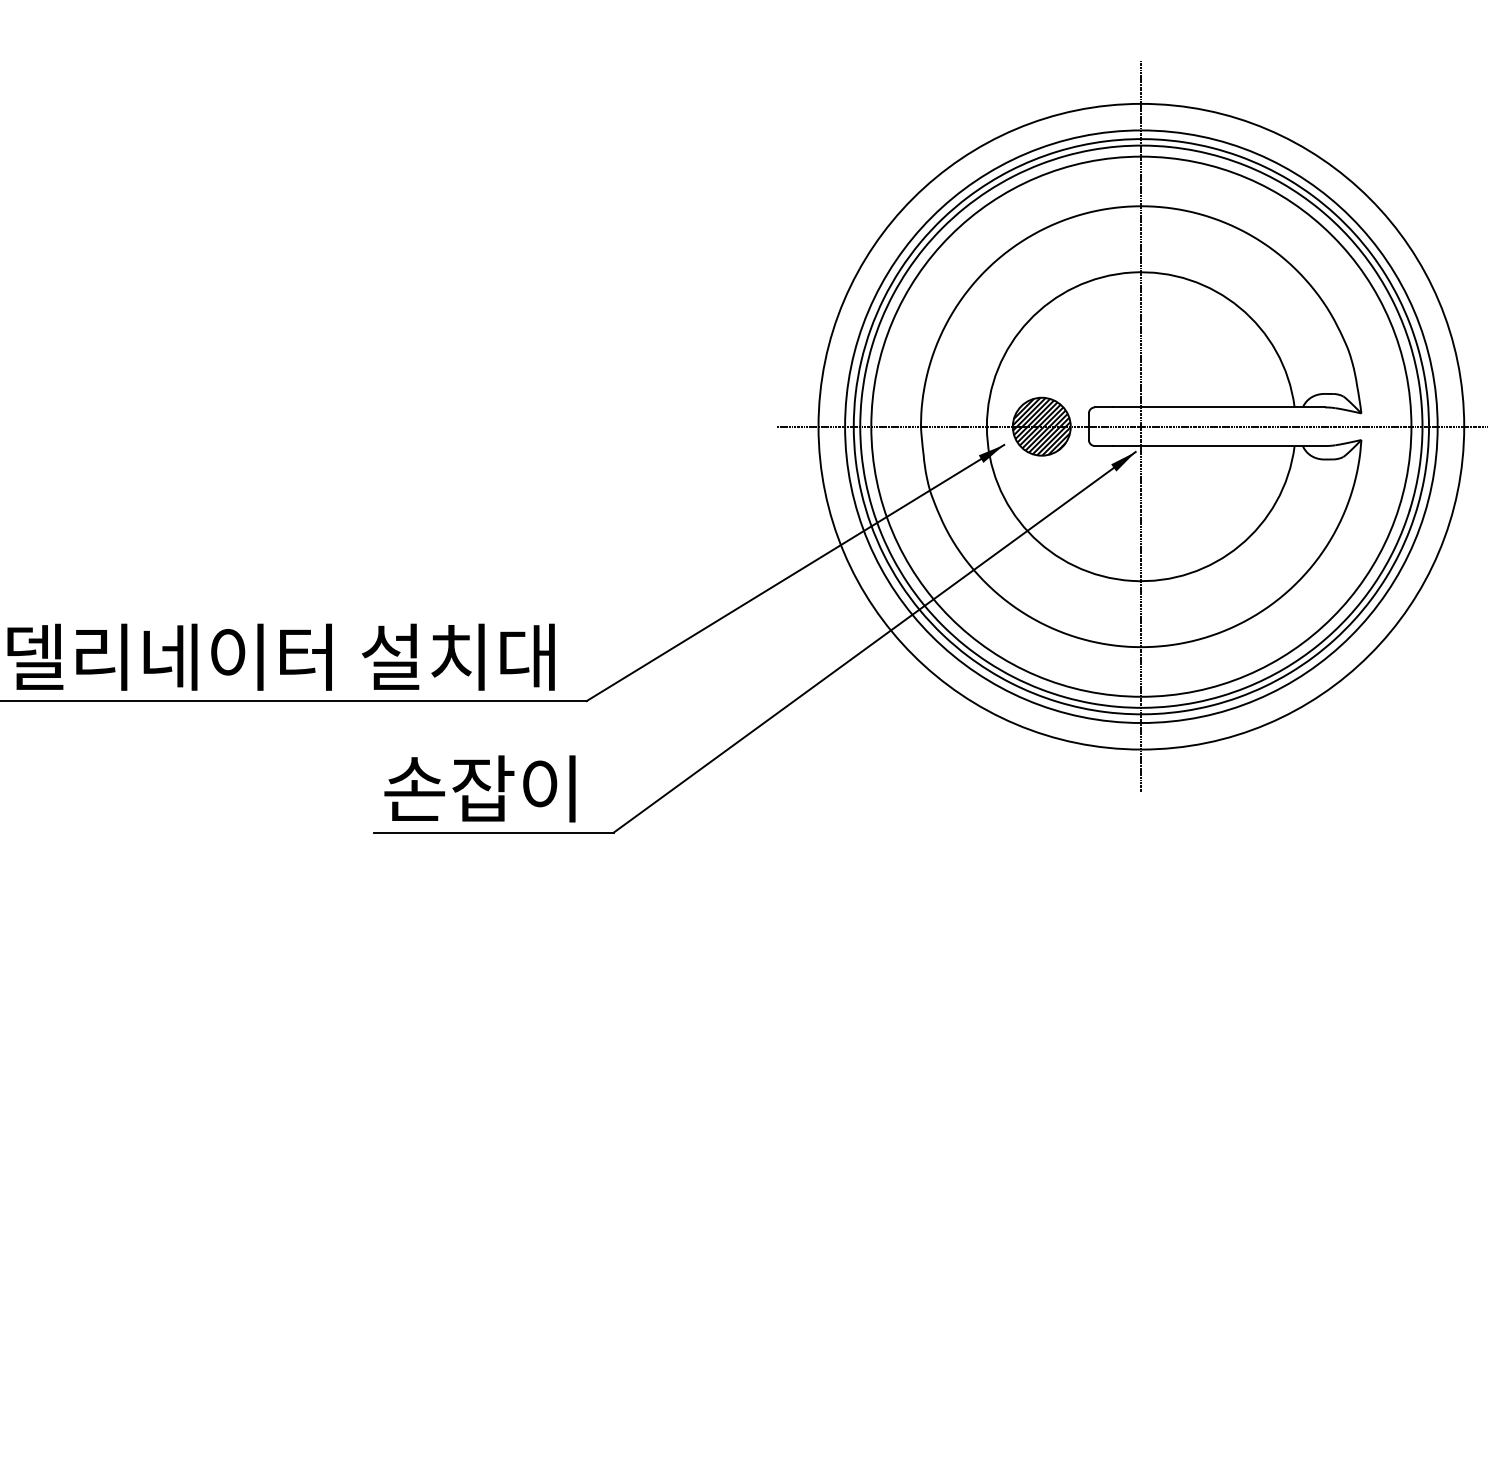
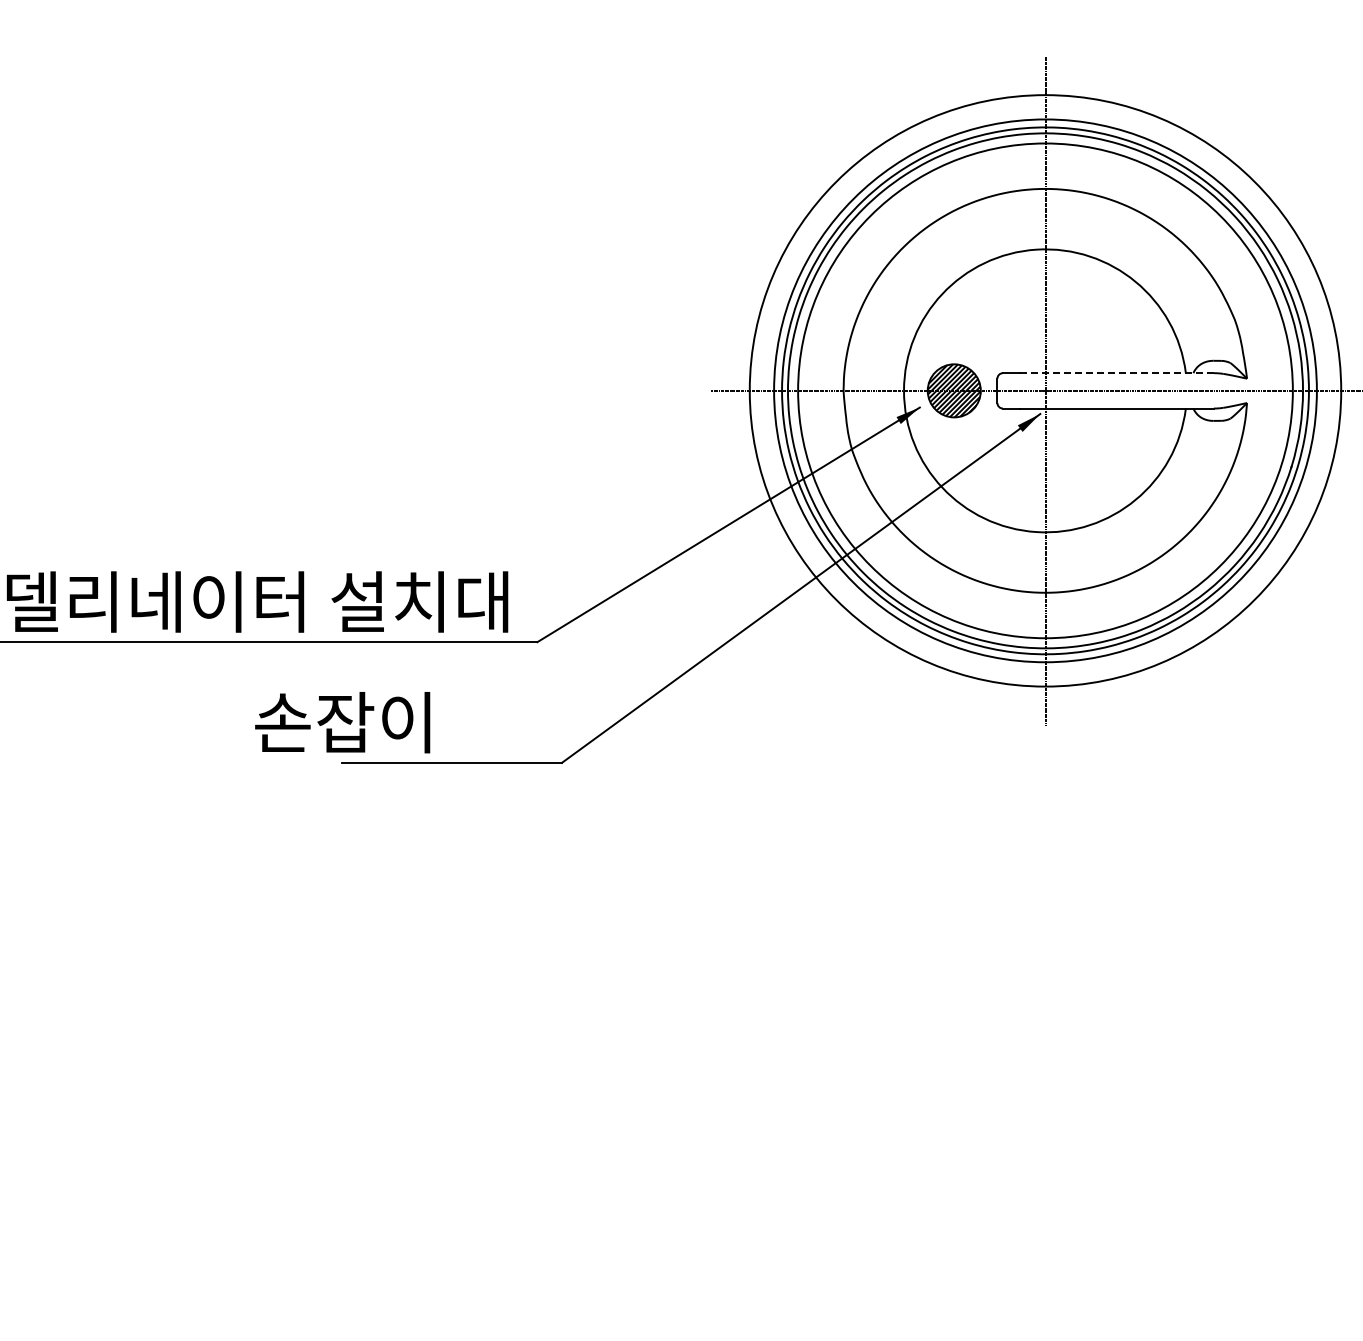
line: (1218, 407) -> (1116, 373), solid -> dashed
text: (479, 788) -> (342, 722), moved

